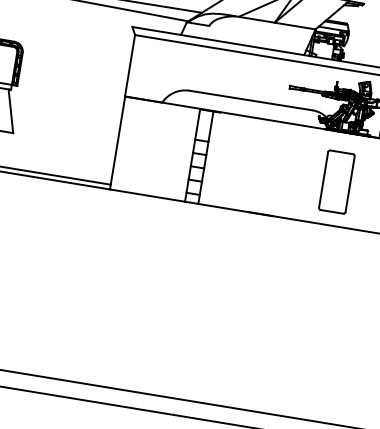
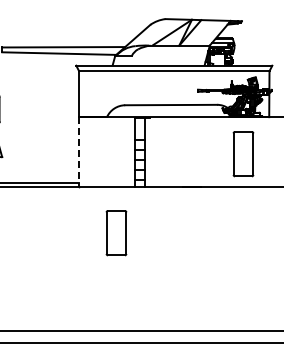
line: (117, 142) -> (79, 151), solid -> dashed
part: (149, 260) -> (116, 233), added

